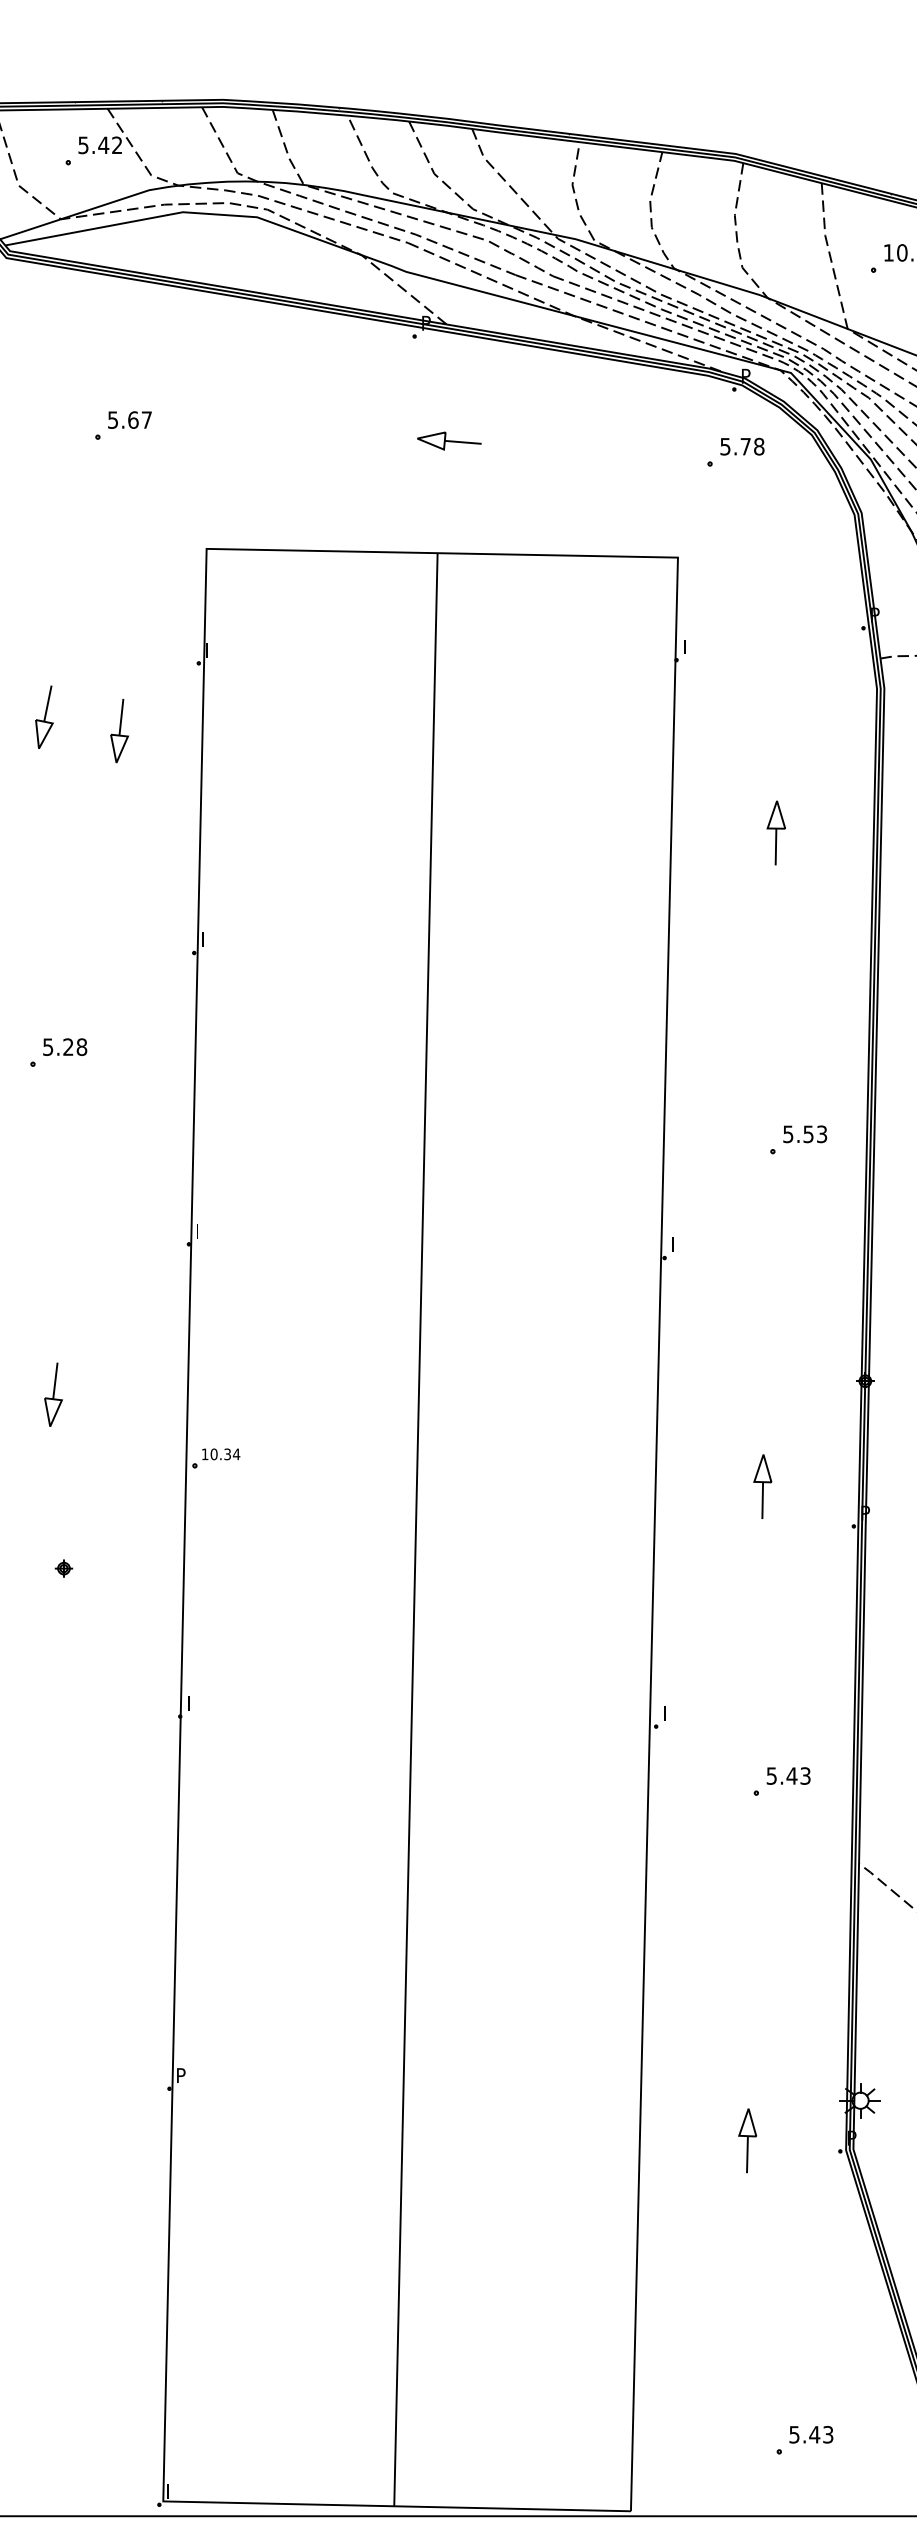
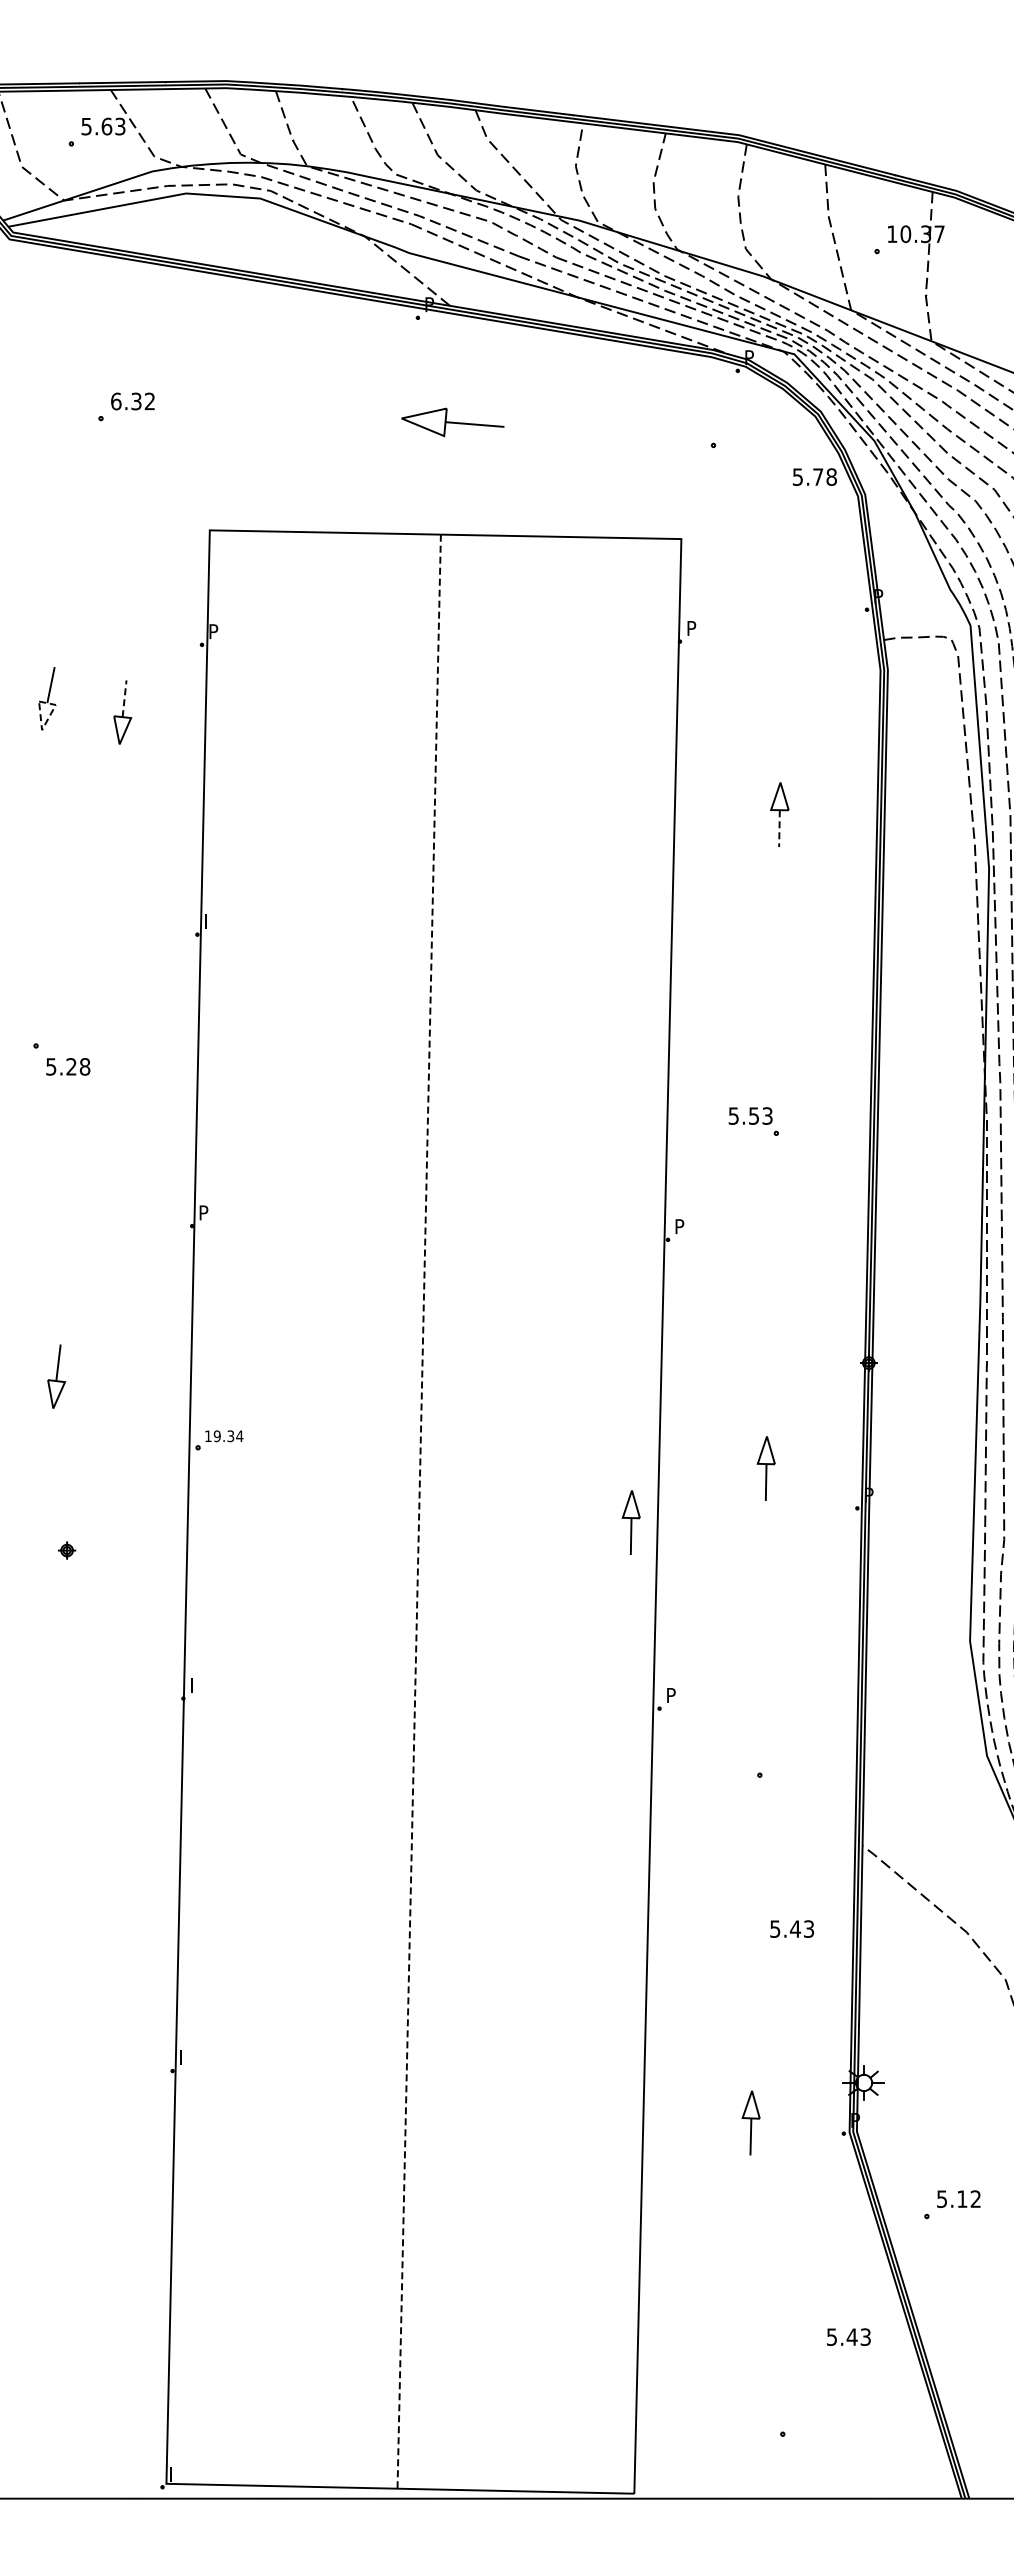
text: (110, 145) -> (113, 126), 5.42 -> 5.63
text: (129, 420) -> (132, 401), 5.67 -> 6.32
part: (449, 441) -> (452, 422), size x1.6
text: (742, 446) -> (814, 476), moved
text: (688, 646) -> (691, 628), I -> P
text: (210, 649) -> (213, 631), I -> P
line: (121, 716) -> (124, 698), solid -> dashed
line: (43, 740) -> (46, 722), solid -> dashed
line: (776, 847) -> (779, 829), solid -> dashed
text: (65, 1046) -> (68, 1066), moved
text: (805, 1133) -> (750, 1115), moved
text: (200, 1230) -> (203, 1212), I -> P
text: (676, 1244) -> (679, 1226), I -> P
text: (213, 1454) -> (216, 1436), 10.34 -> 19.34
line: (416, 1530) -> (419, 1512), solid -> dashed
part: (627, 1540) -> (630, 1522), added
text: (668, 1713) -> (671, 1695), I -> P
text: (789, 1775) -> (792, 1928), moved
text: (181, 2075) -> (184, 2057), P -> I
text: (811, 2434) -> (848, 2336), moved

